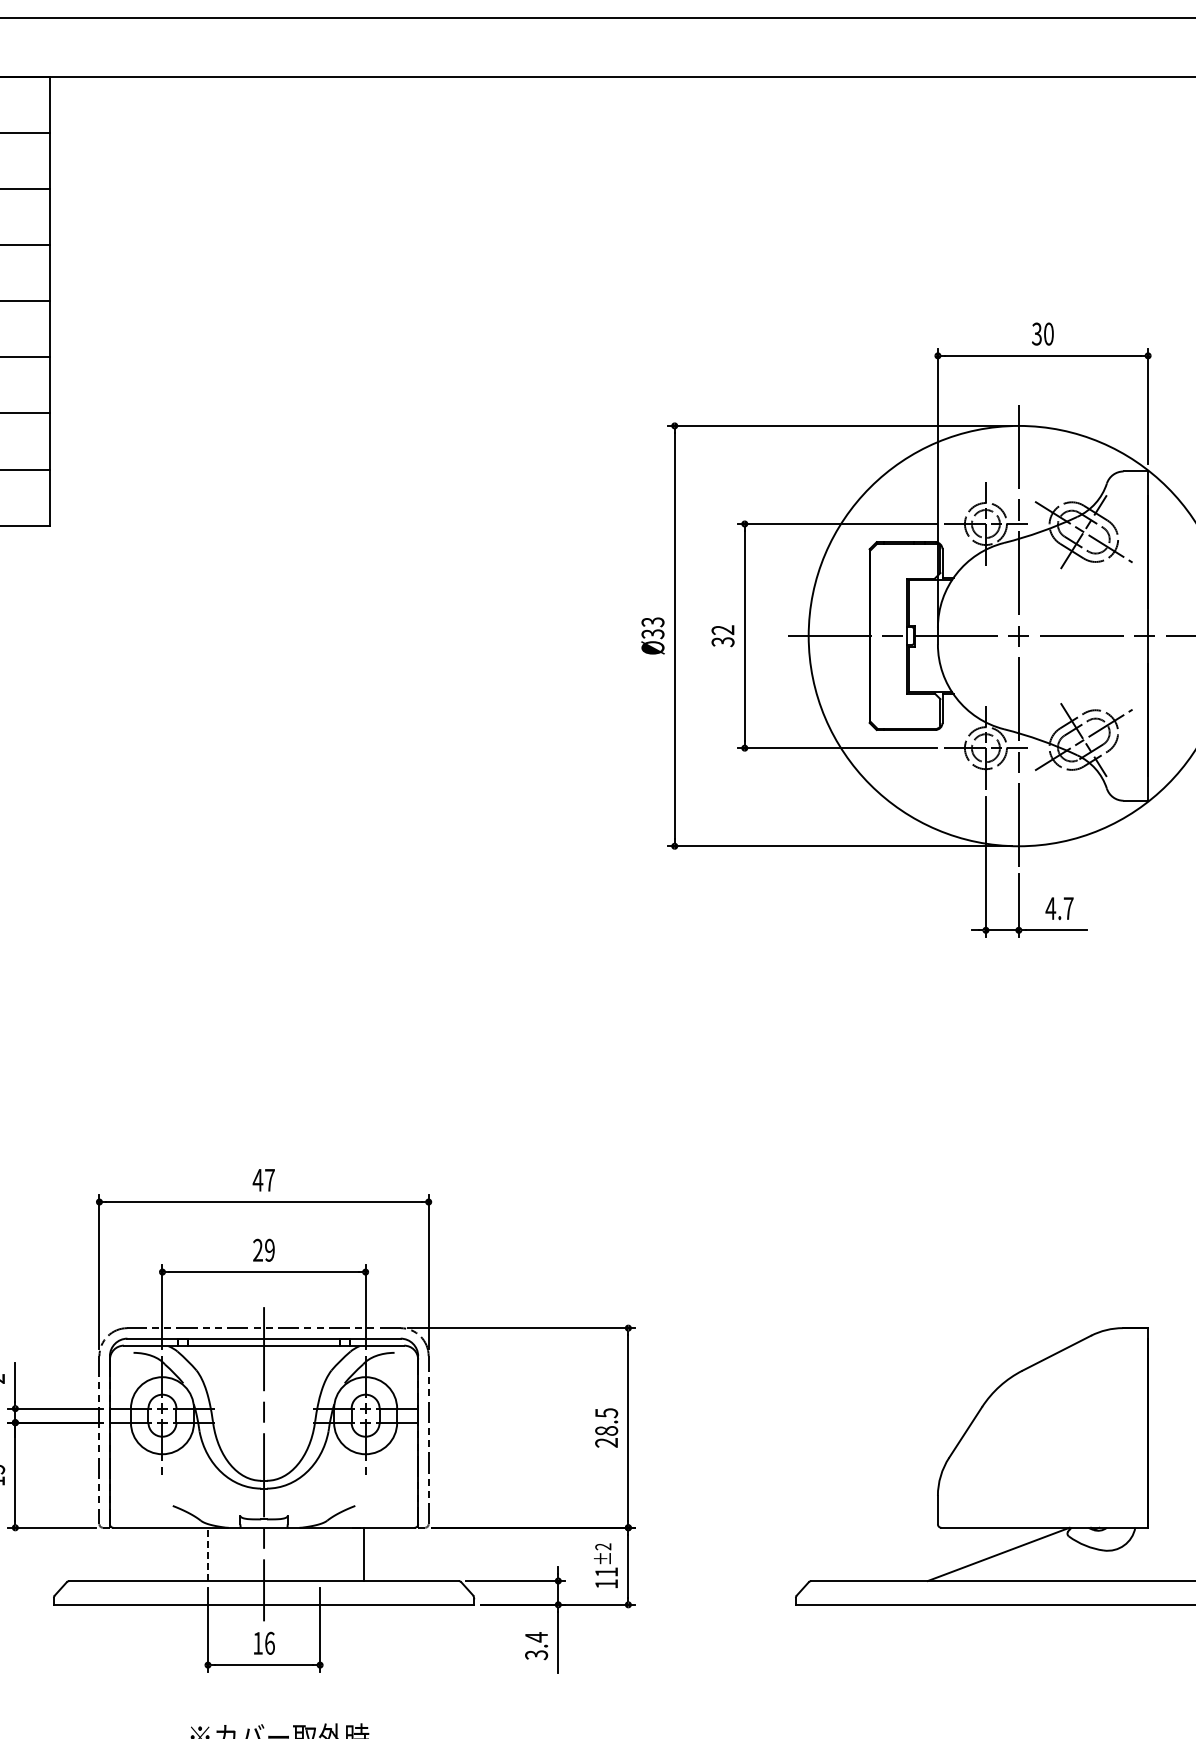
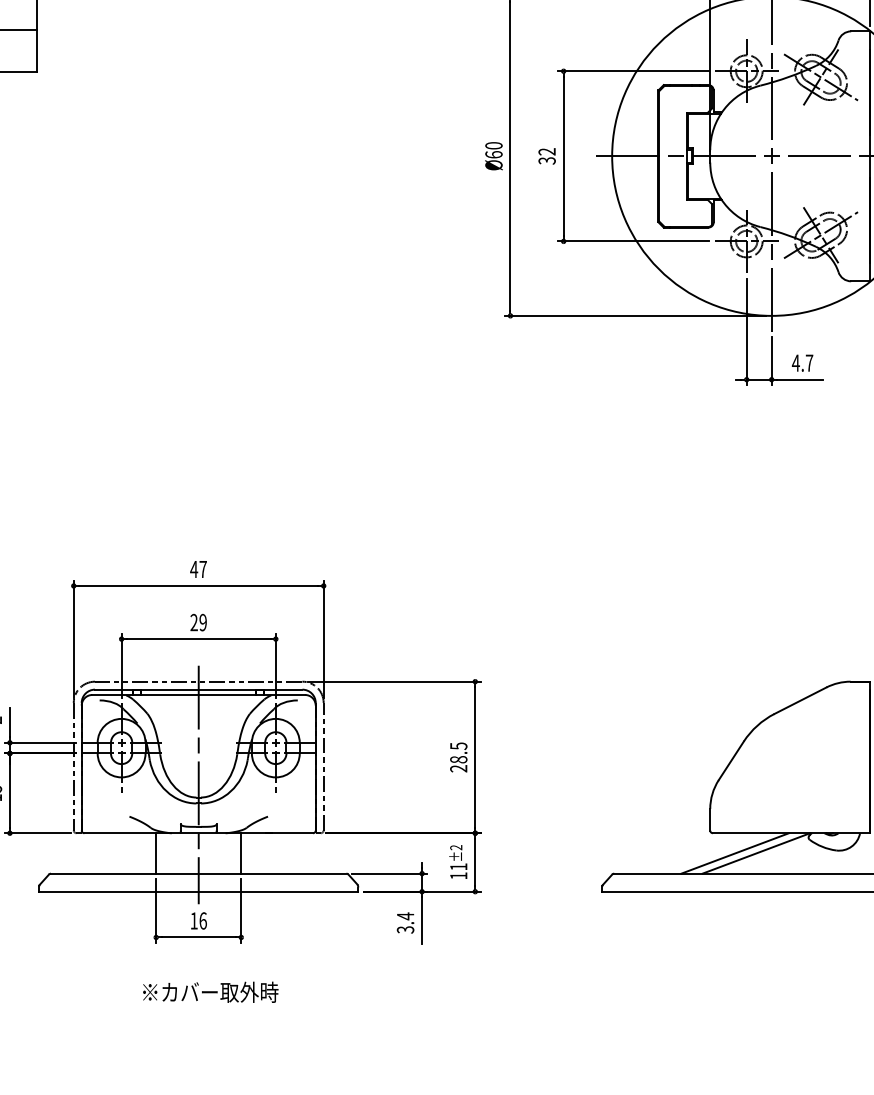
text: (652, 628) -> (493, 150), Ø33 -> Ø60
line: (208, 1554) -> (156, 853), dashed -> solid
line: (364, 1554) -> (241, 853), moved
line: (970, 1554) -> (734, 853), added

